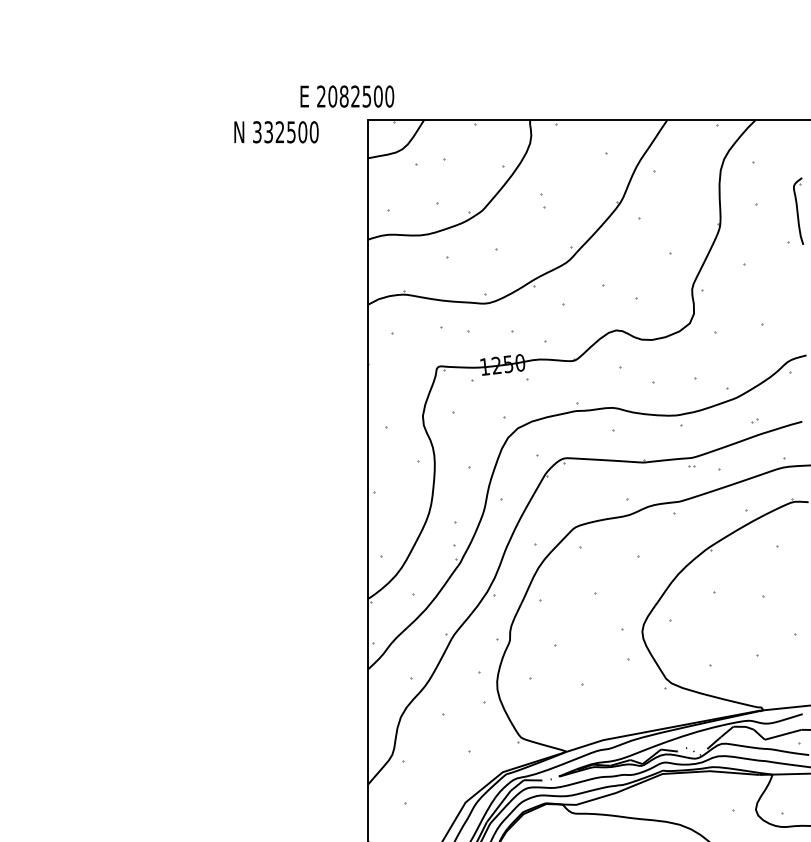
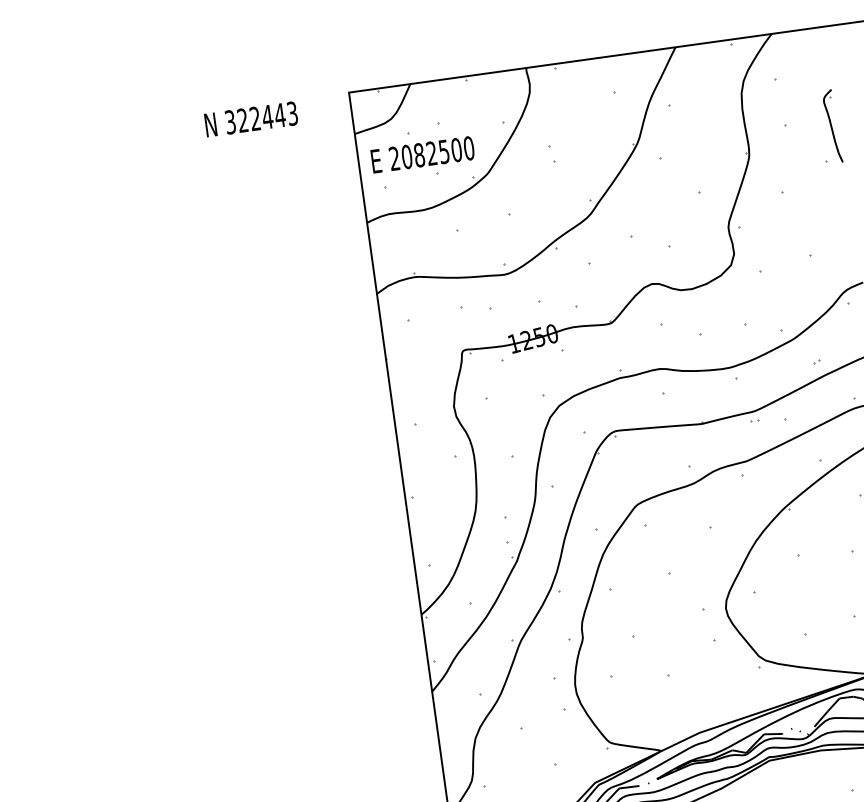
text: (347, 96) -> (423, 154), moved
text: (291, 132) -> (267, 117), 332500 -> 322443

